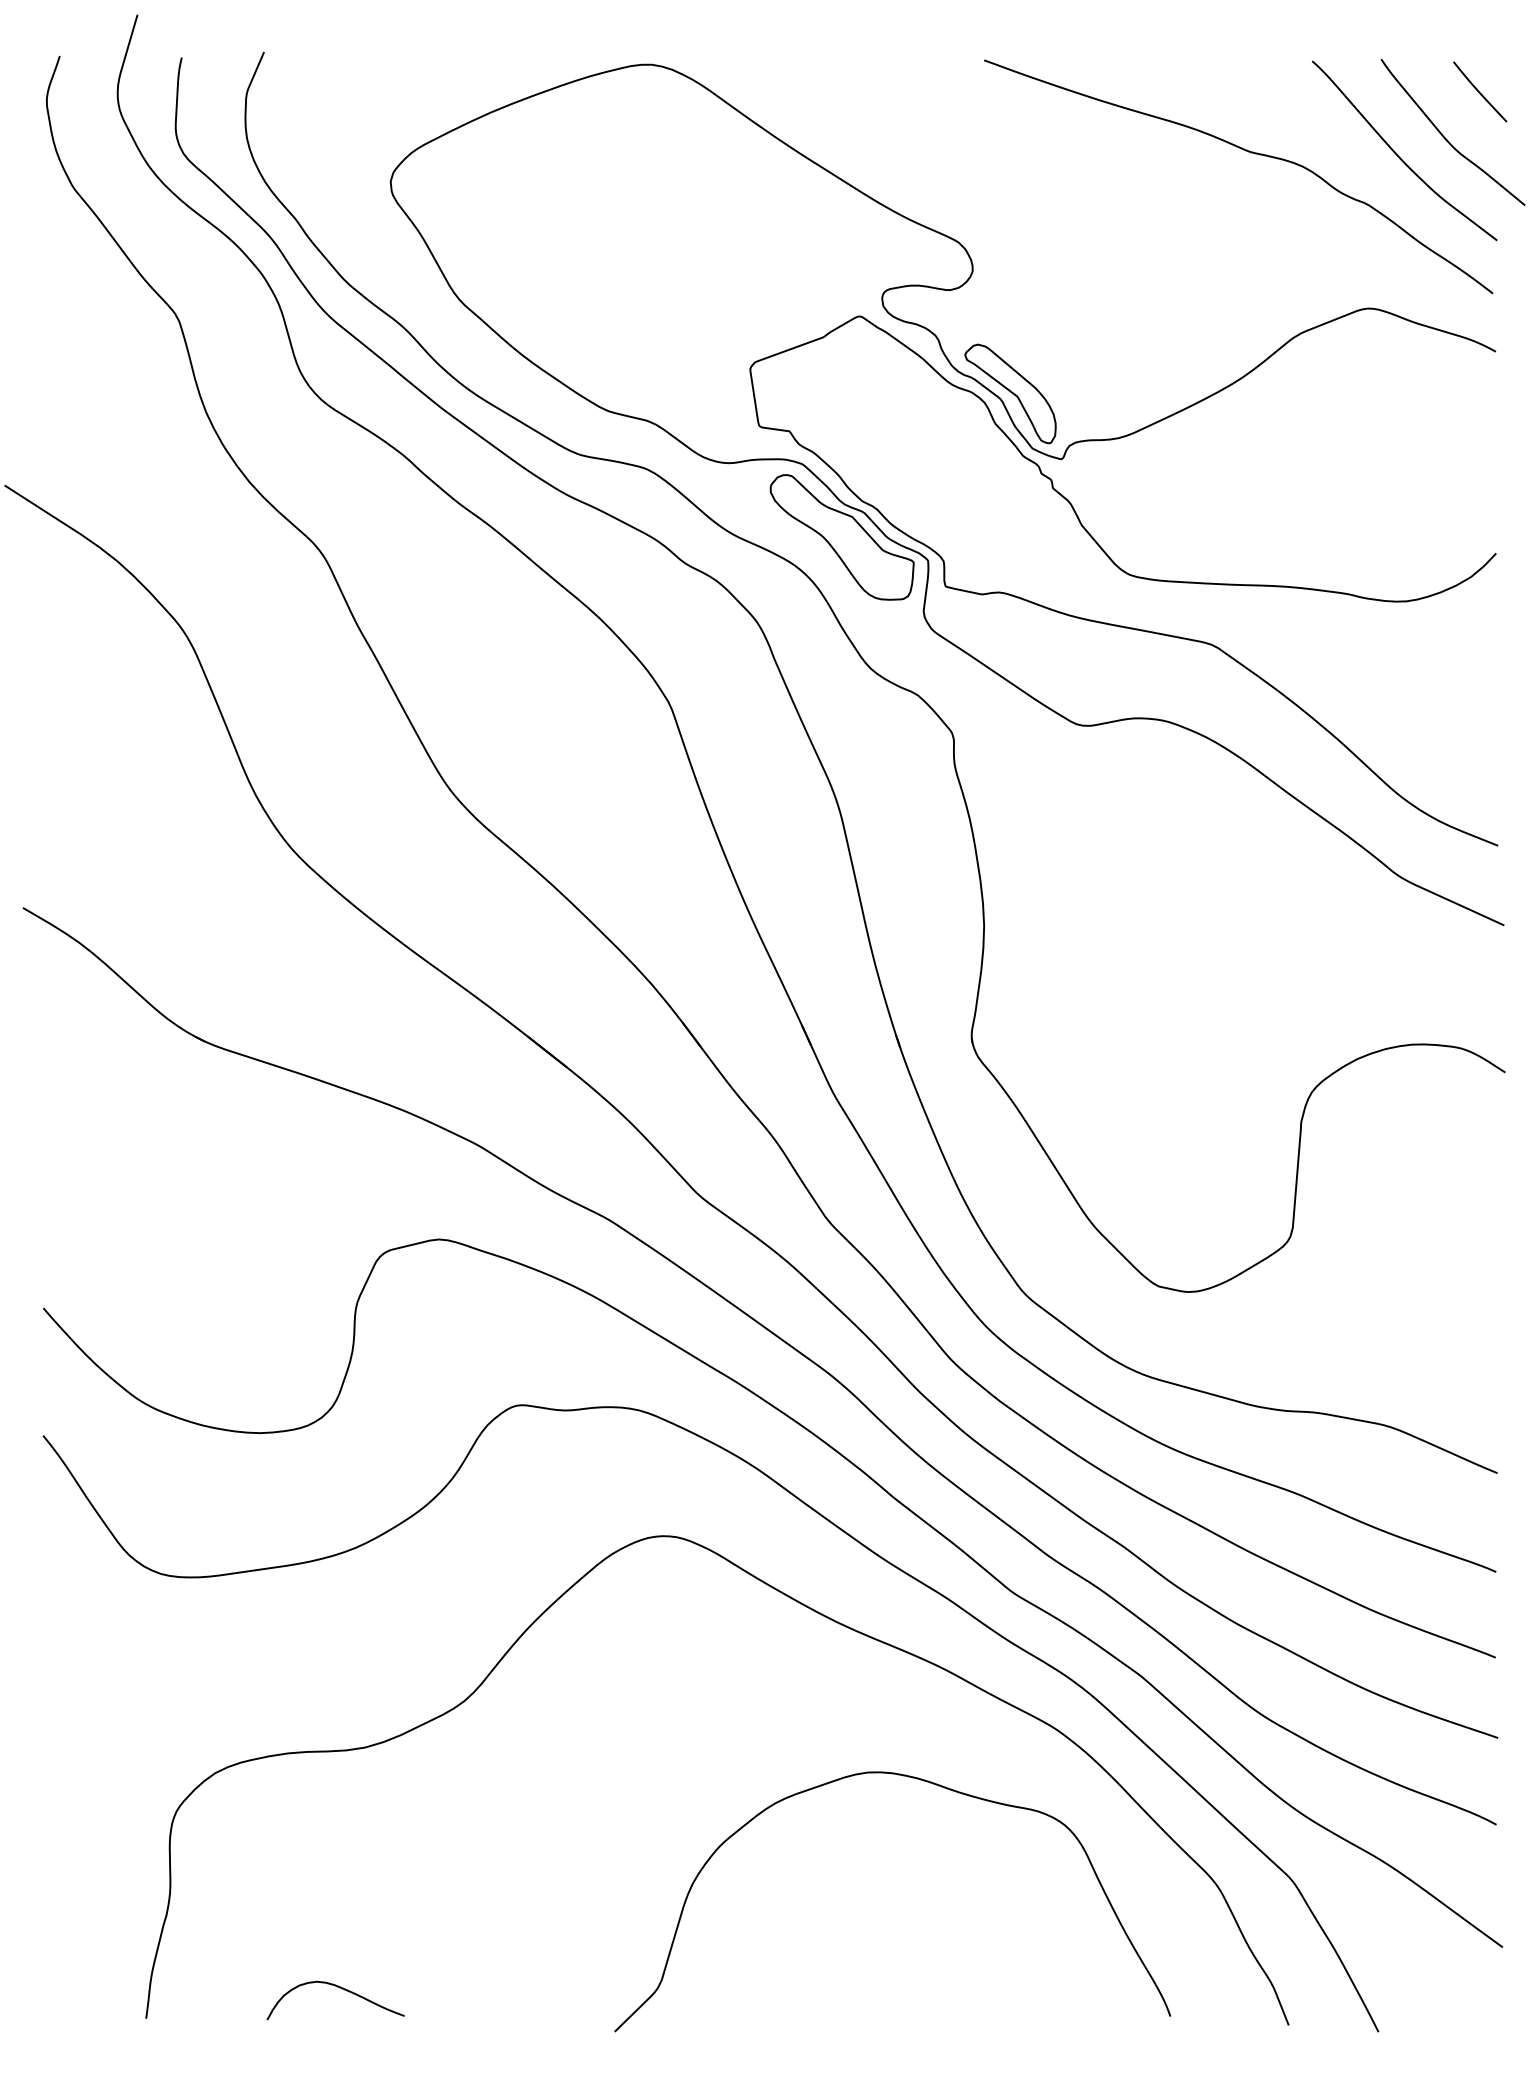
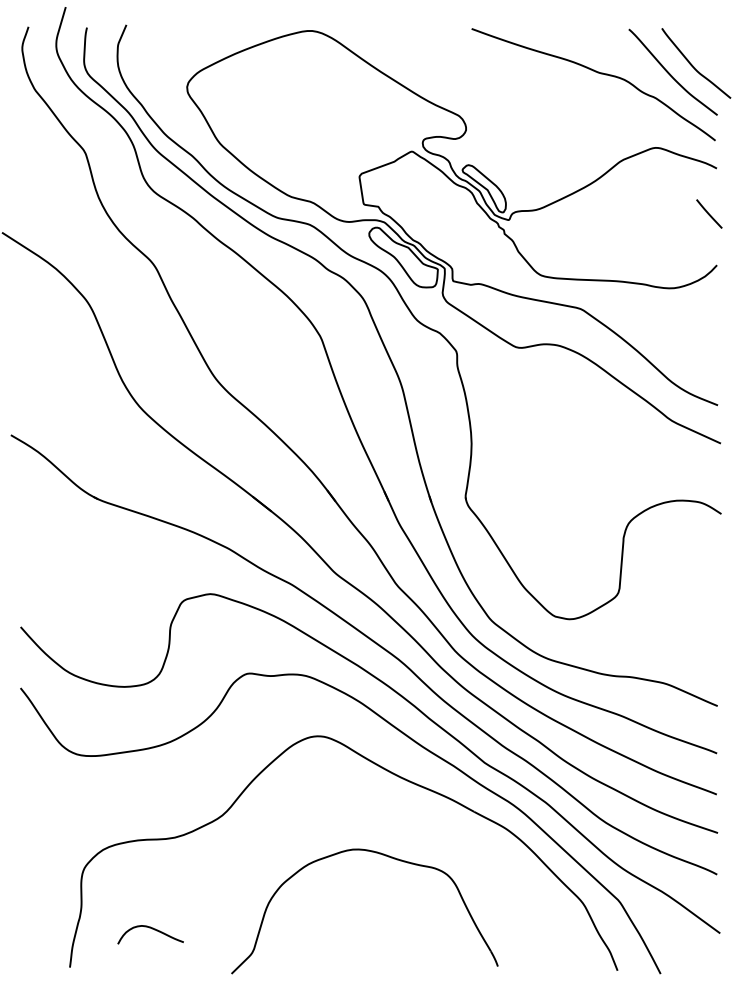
line: (1480, 90) -> (709, 213), moved
part: (929, 1784) -> (382, 855), moved
curve: (339, 1989) -> (152, 929), moved

